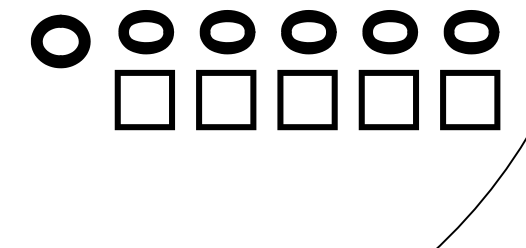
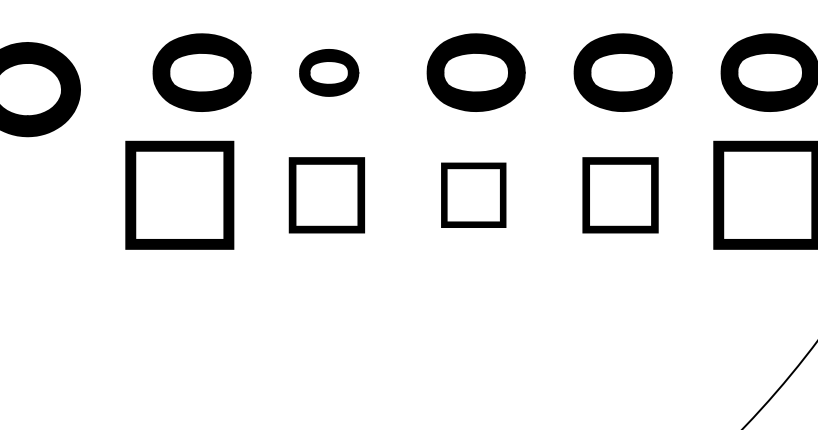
part: (146, 32) -> (202, 73), moved
part: (227, 32) -> (329, 73), size x0.6
part: (226, 99) -> (327, 194), size x0.7
part: (307, 99) -> (473, 194), size x0.6
part: (388, 99) -> (620, 194), size x0.7

